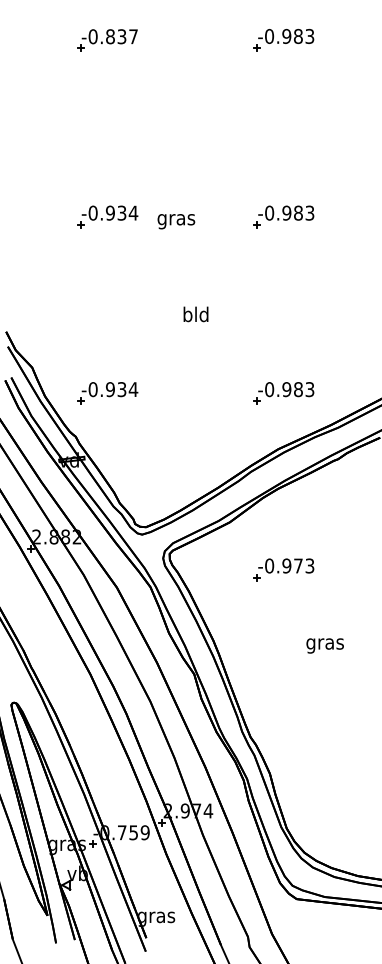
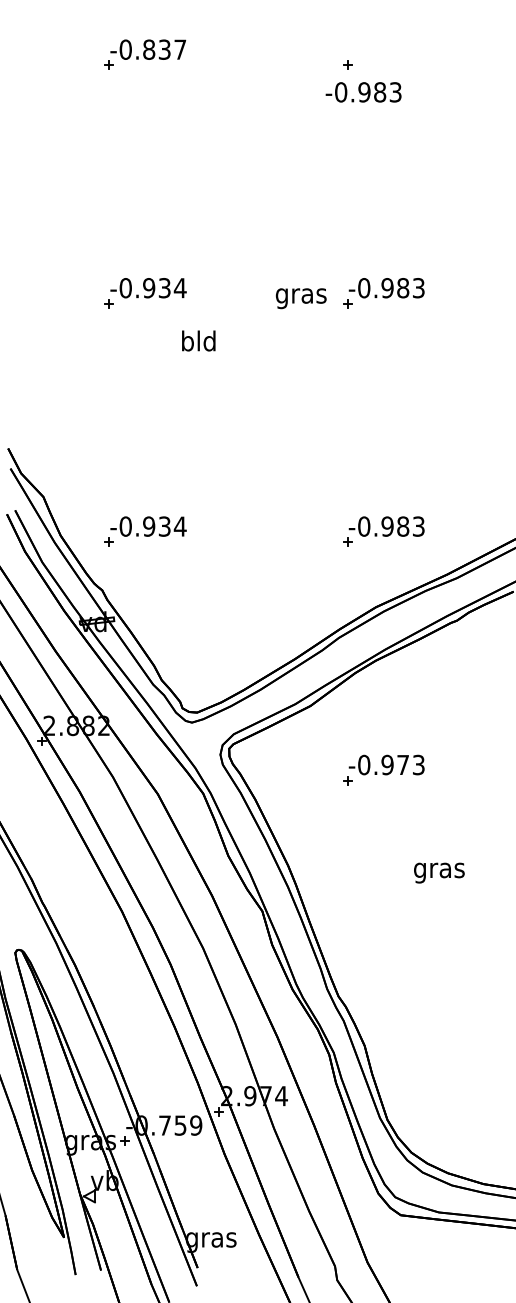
text: (286, 36) -> (363, 92), moved
text: (175, 221) -> (300, 298), moved
text: (195, 314) -> (198, 340), moved

